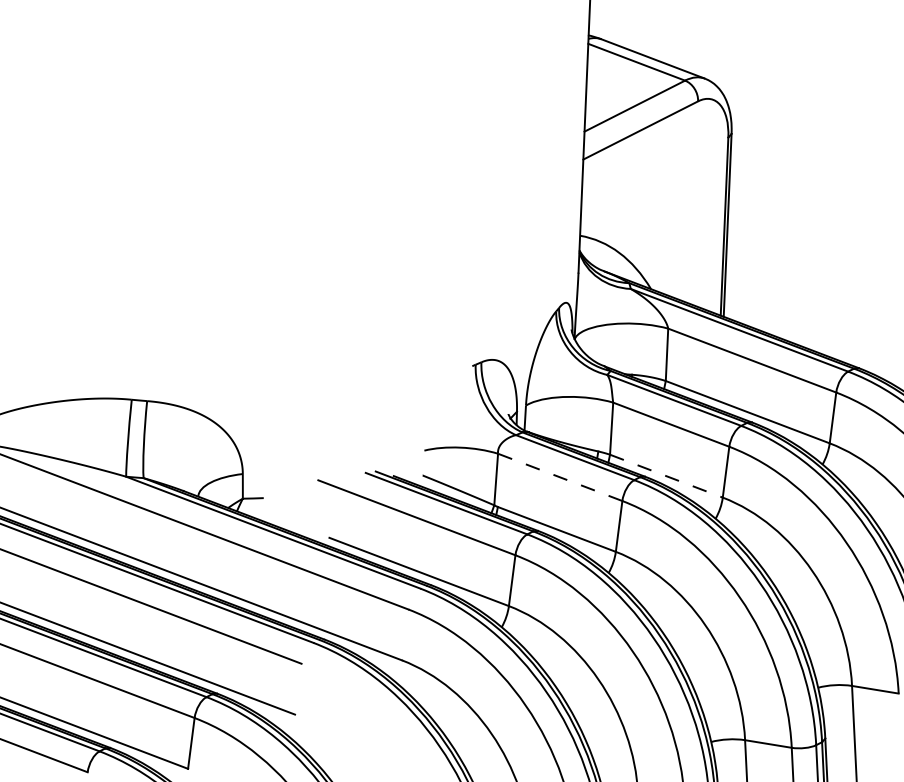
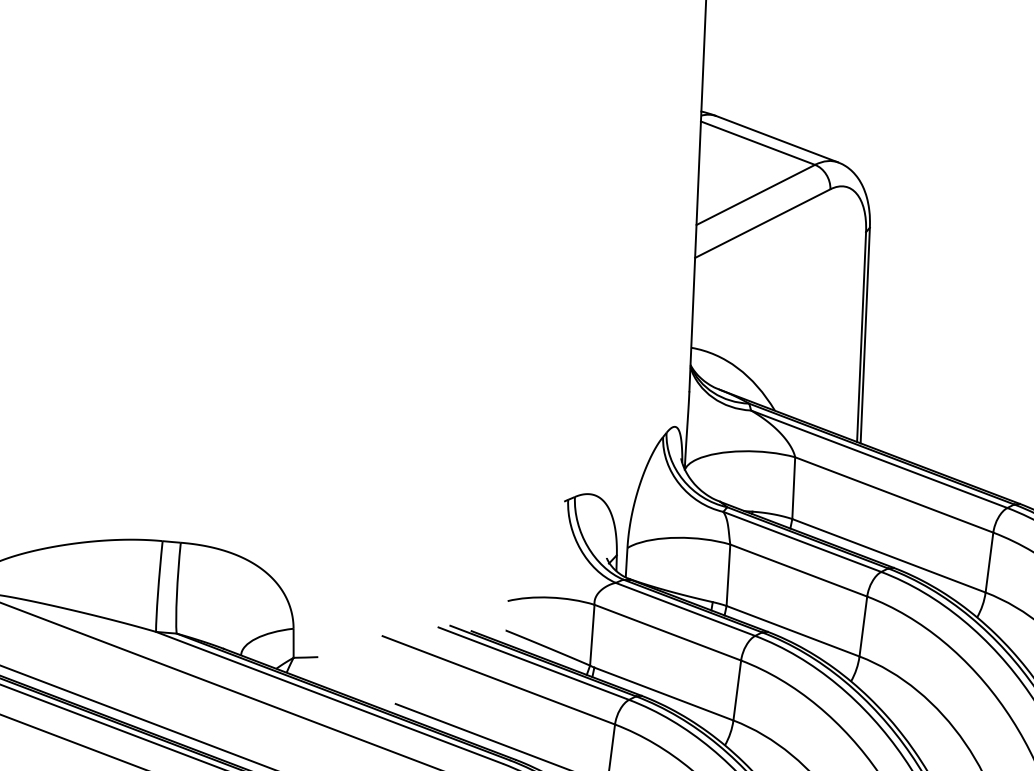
line: (666, 476) -> (793, 631), dashed -> solid
line: (560, 477) -> (668, 632), dashed -> solid

